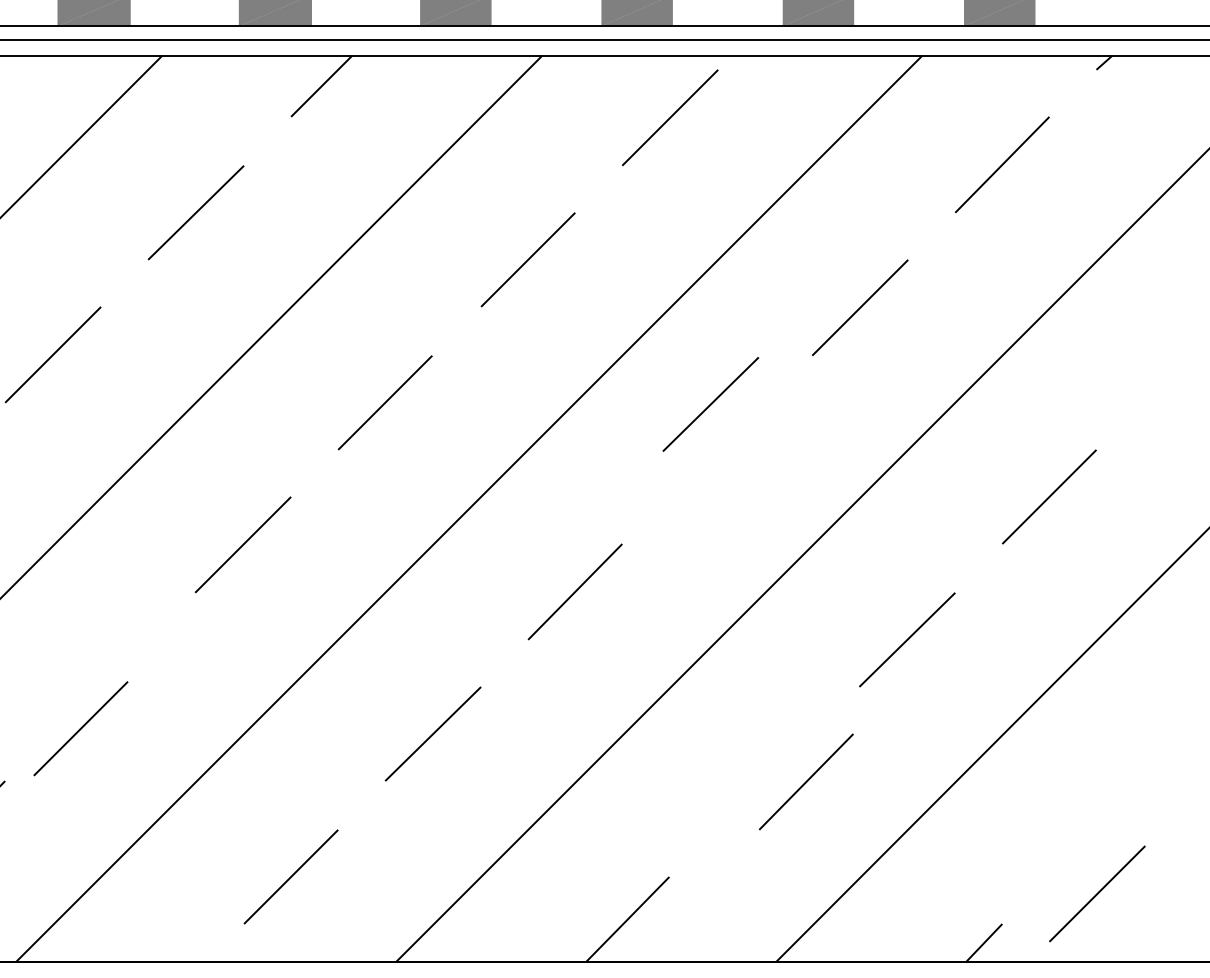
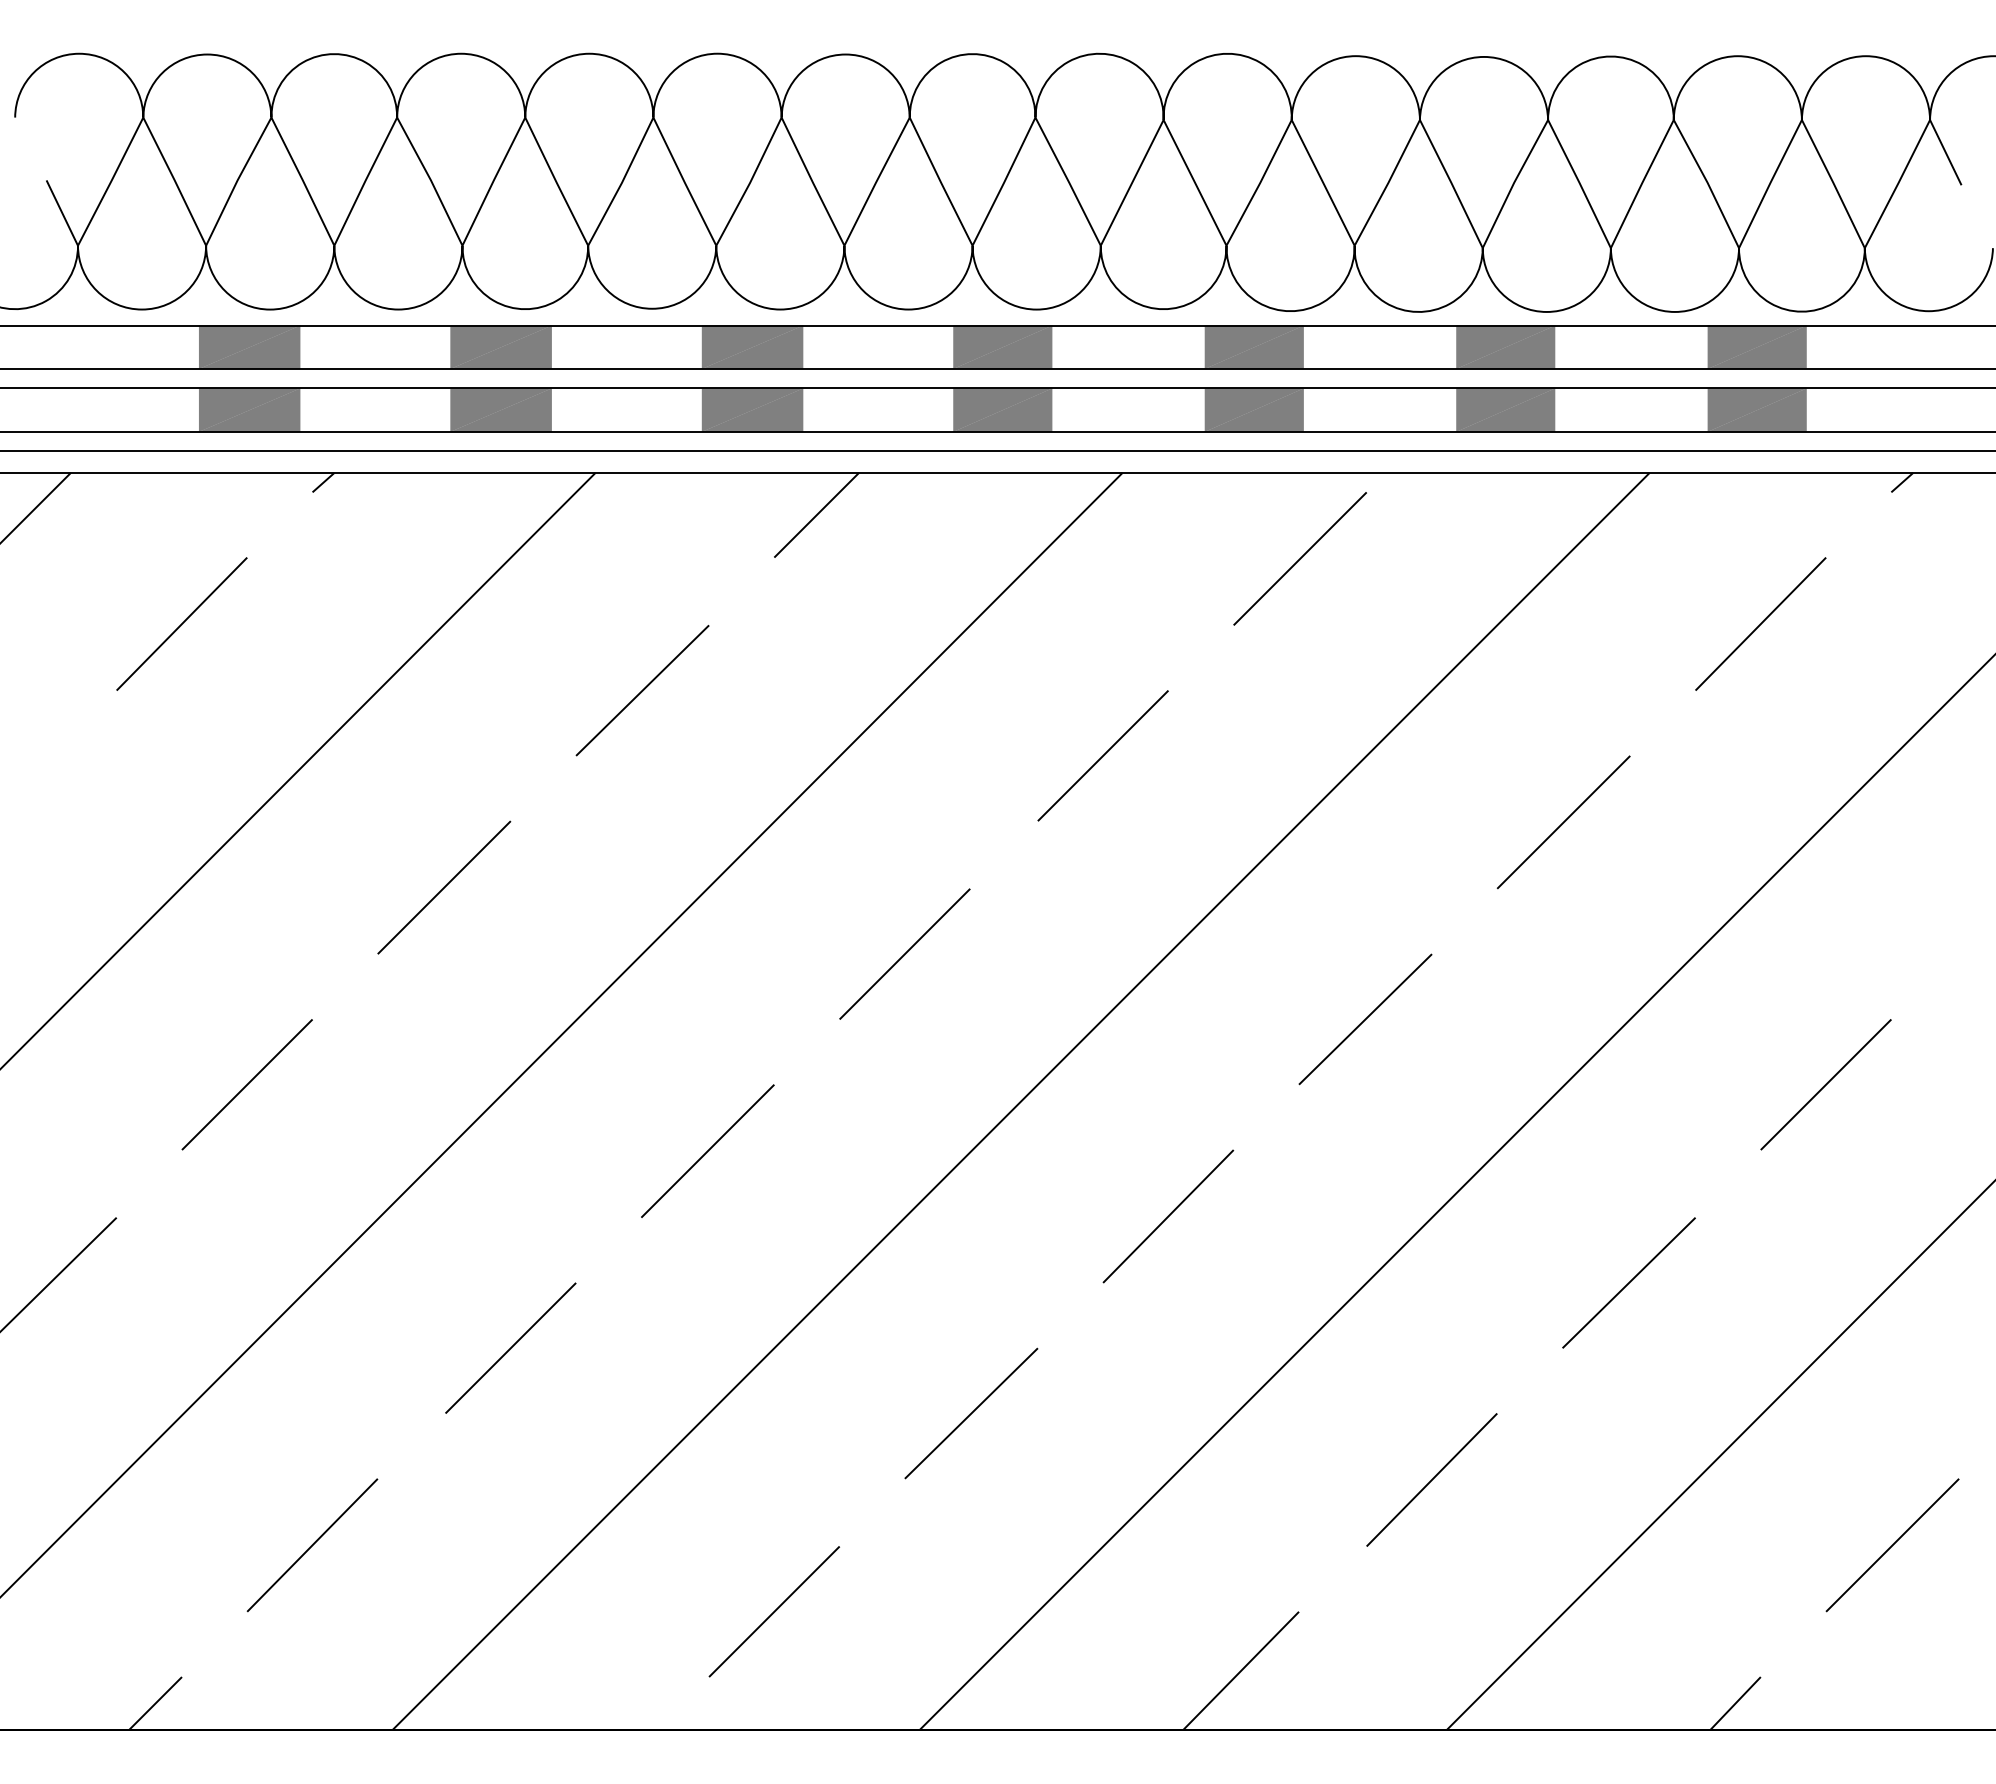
line: (710, 404) -> (1365, 1019), moved
line: (80, 728) -> (510, 1347), moved
line: (806, 781) -> (1431, 1479), moved
line: (1097, 894) -> (1892, 1545), moved

